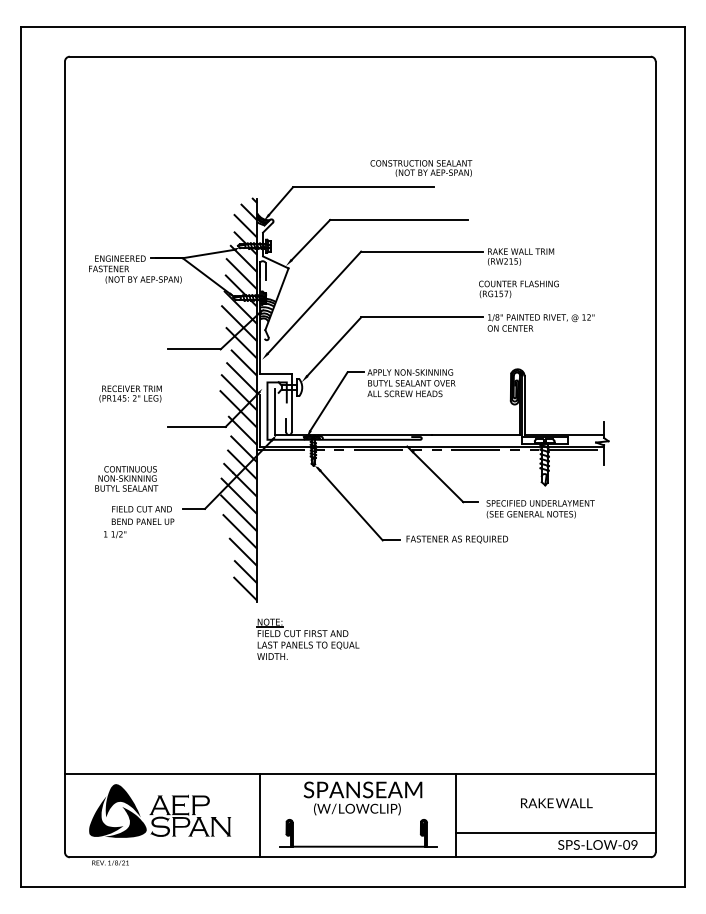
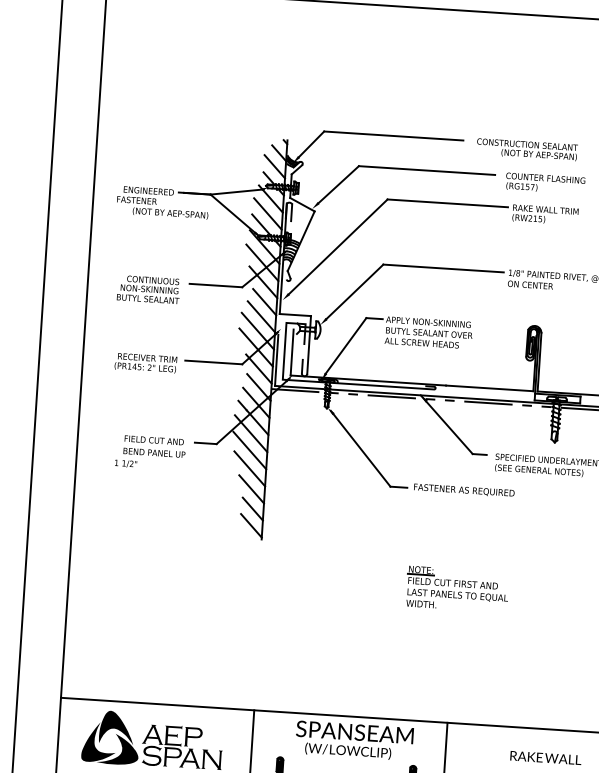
text: (421, 168) -> (527, 149), moved
text: (518, 289) -> (544, 183), moved
text: (130, 393) -> (145, 362), moved
text: (126, 478) -> (148, 289), moved
part: (307, 638) -> (457, 588), moved

